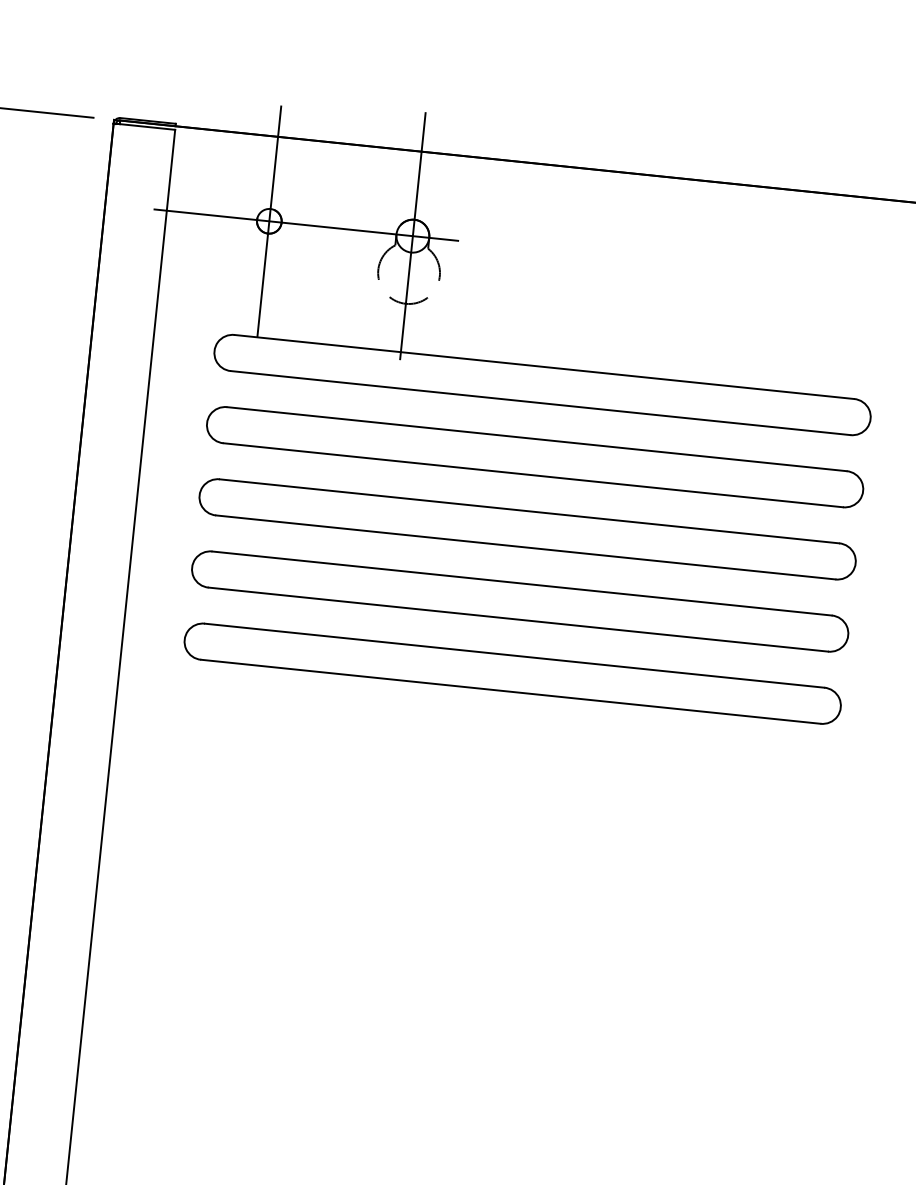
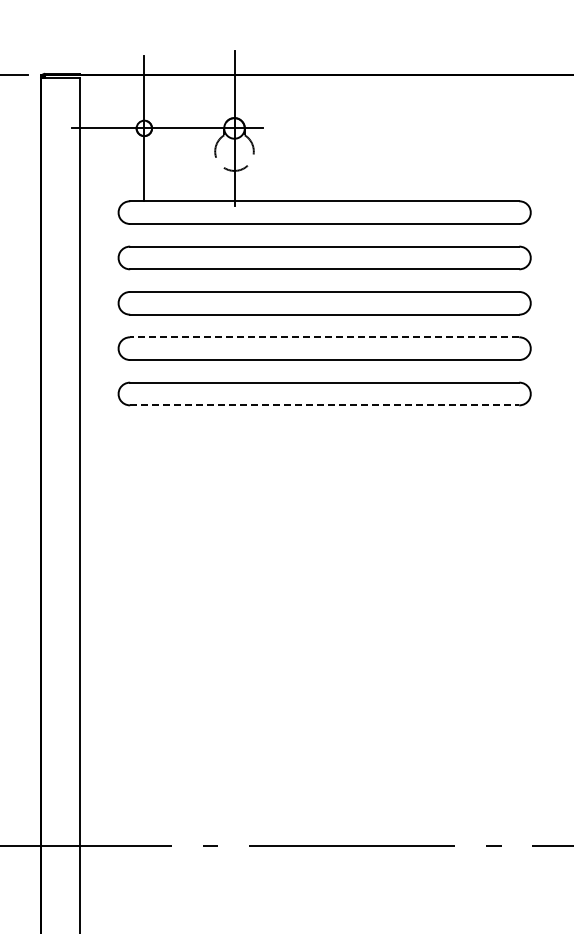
line: (521, 583) -> (324, 337), solid -> dashed
line: (510, 691) -> (324, 405), solid -> dashed

